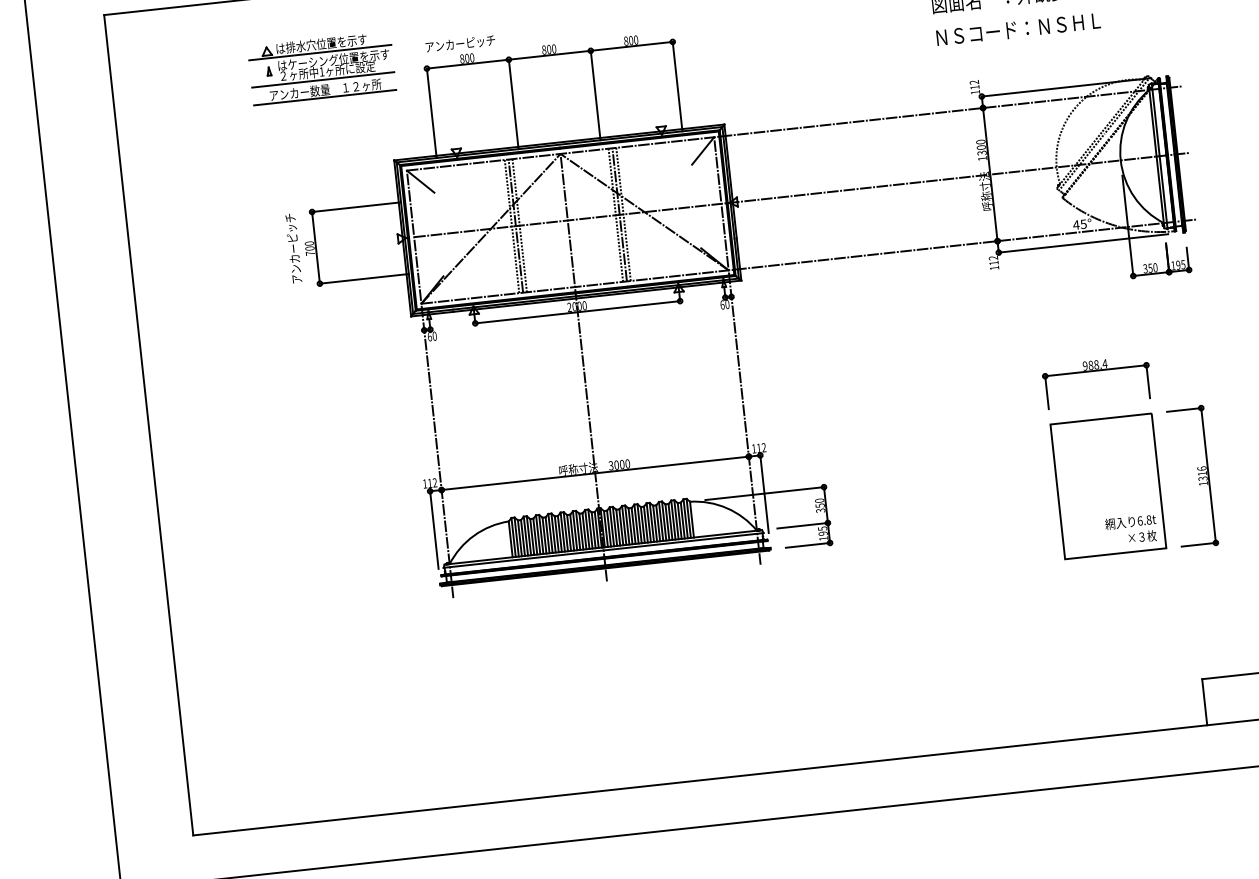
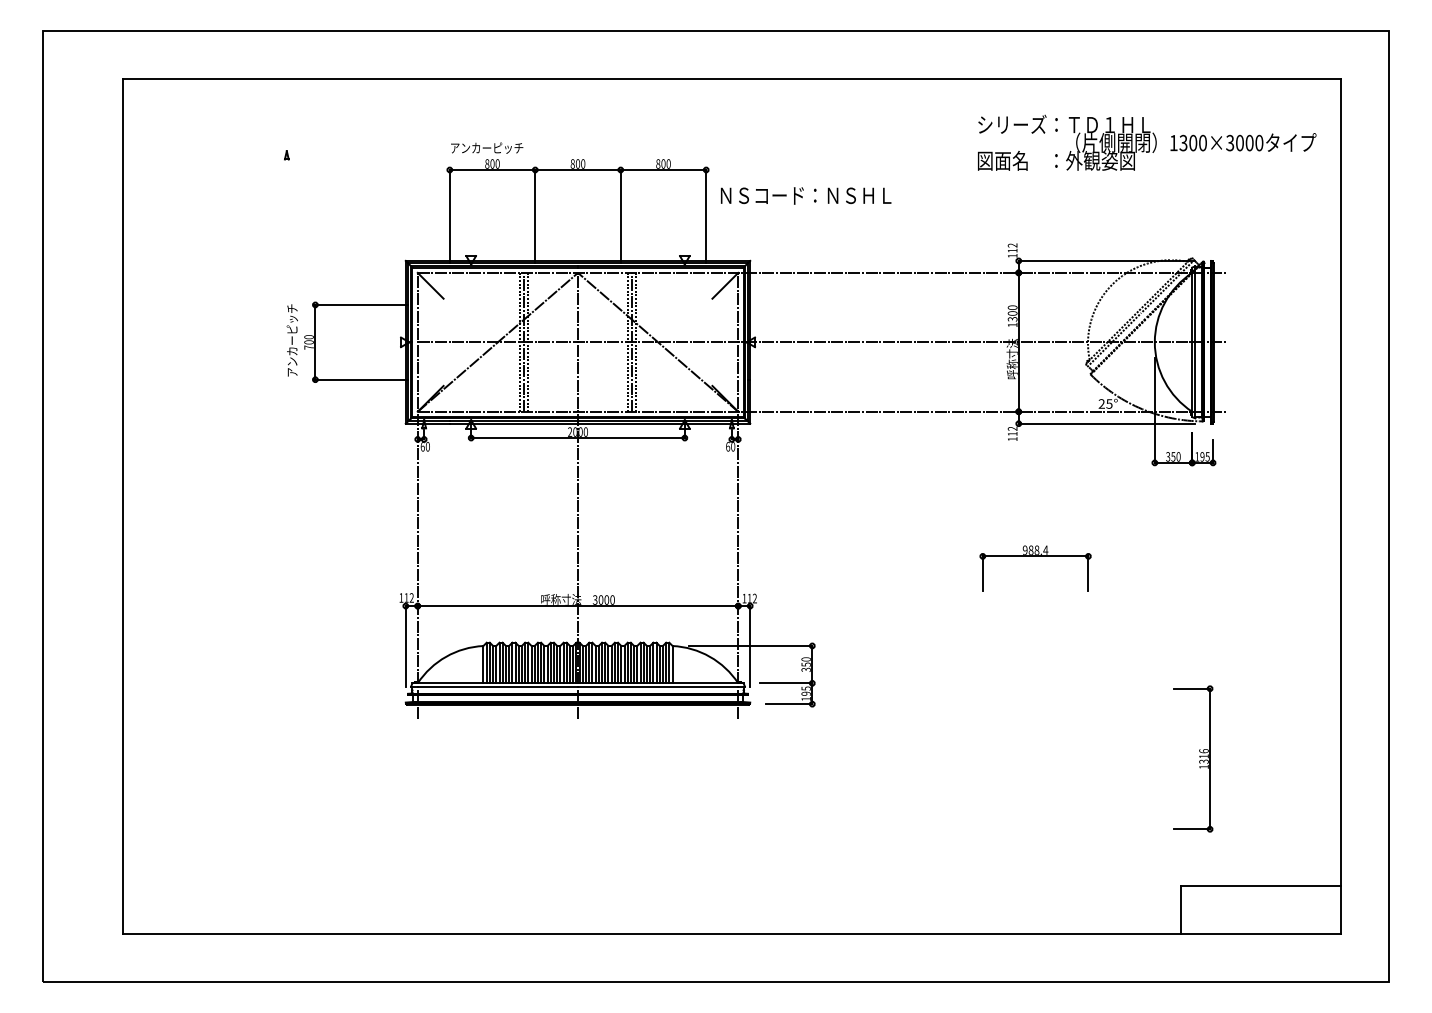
text: (1018, 29) -> (806, 195), moved
part: (321, 68) -> (341, 158), removed
text: (1075, 224) -> (1101, 403), 45° -> 25°
part: (1095, 370) -> (1035, 556), moved
part: (1198, 475) -> (1199, 757), moved
part: (1108, 485) -> (1105, 676), removed

